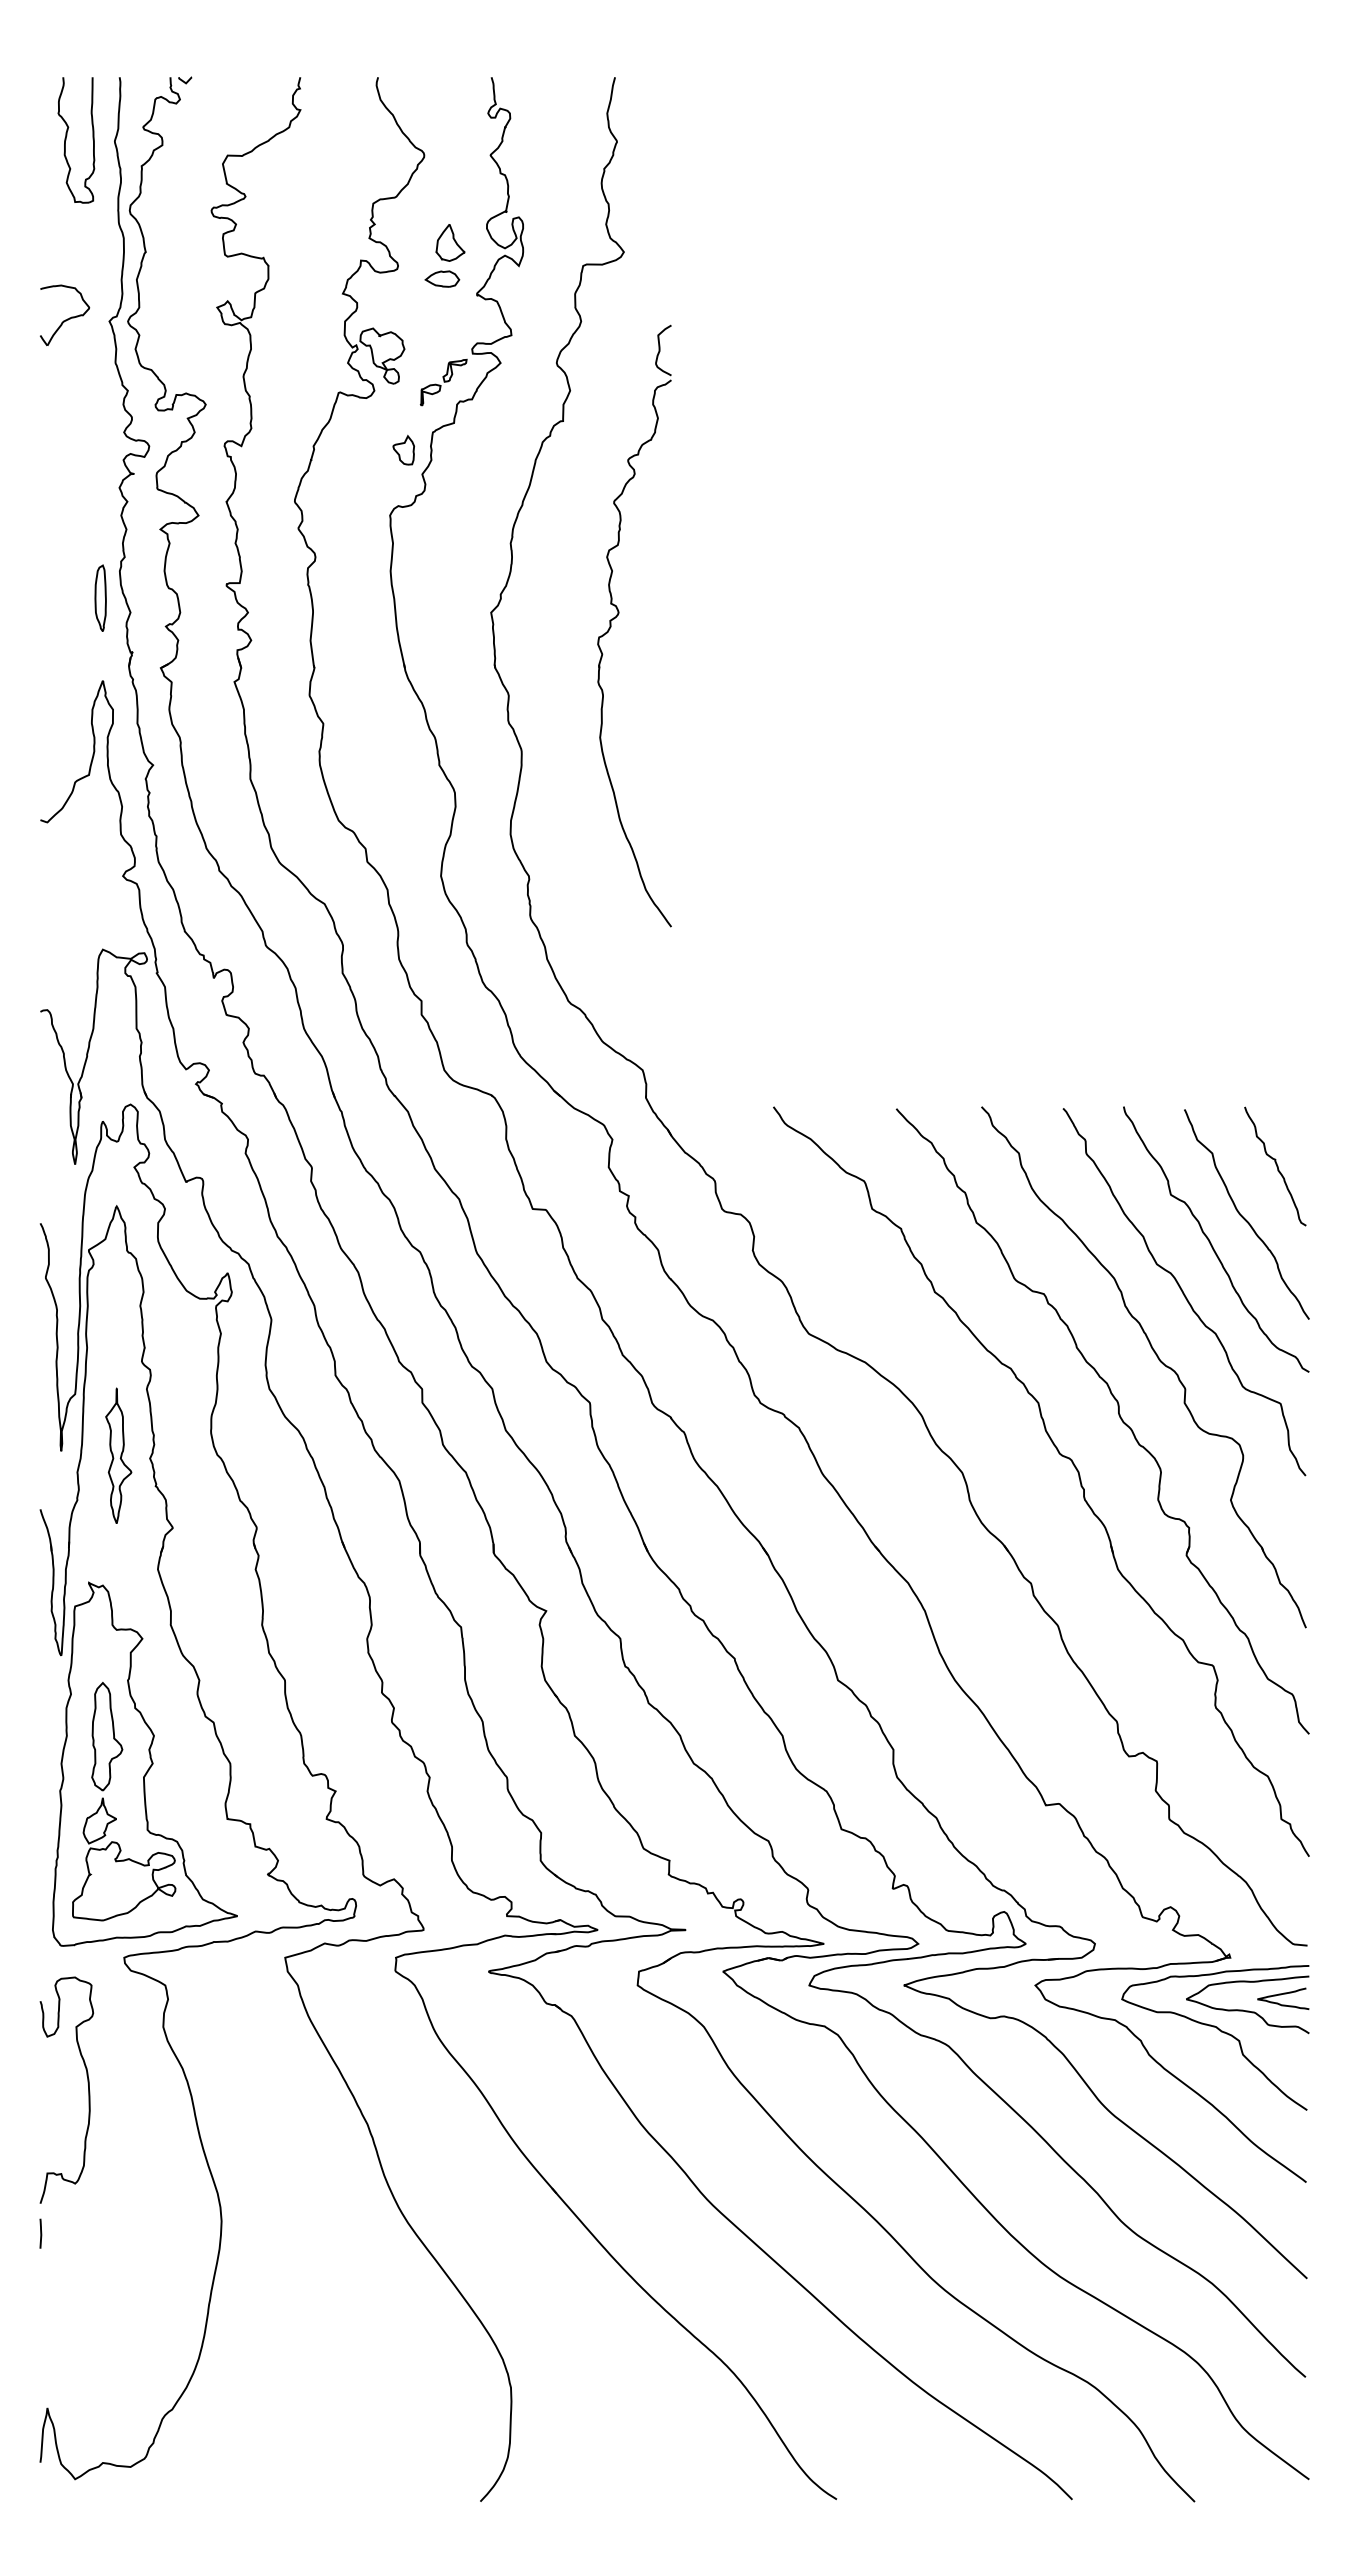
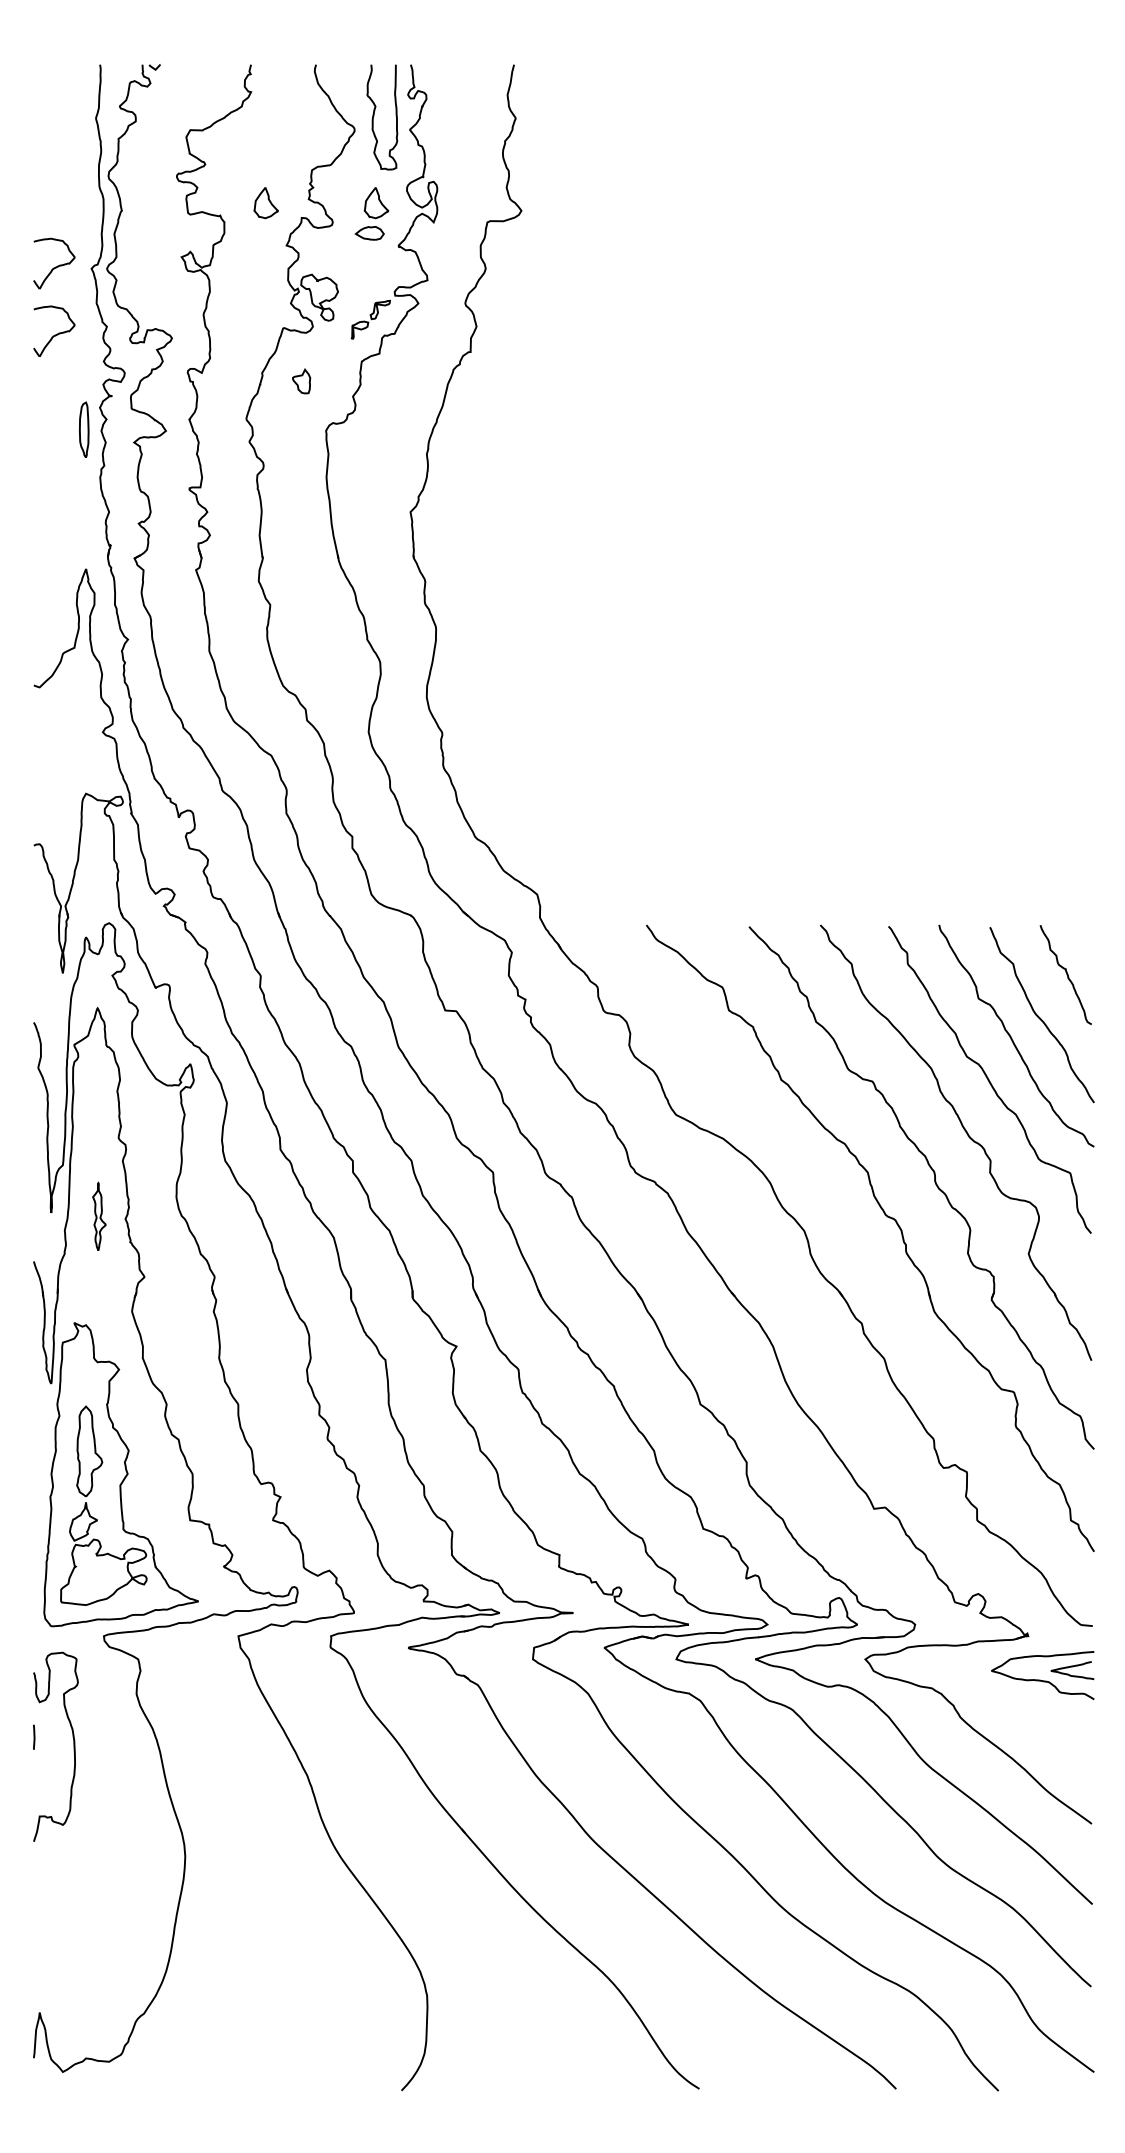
part: (67, 136) -> (374, 114), moved
part: (318, 242) -> (266, 202), added
part: (65, 395) -> (54, 330), added
part: (403, 449) -> (301, 380), moved
part: (100, 597) -> (84, 429), moved
part: (618, 615) -> (516, 514), removed
part: (118, 1455) -> (99, 1216), size x0.6
curve: (1218, 2030) -> (1018, 1697), removed
line: (40, 2233) -> (33, 1737), moved

